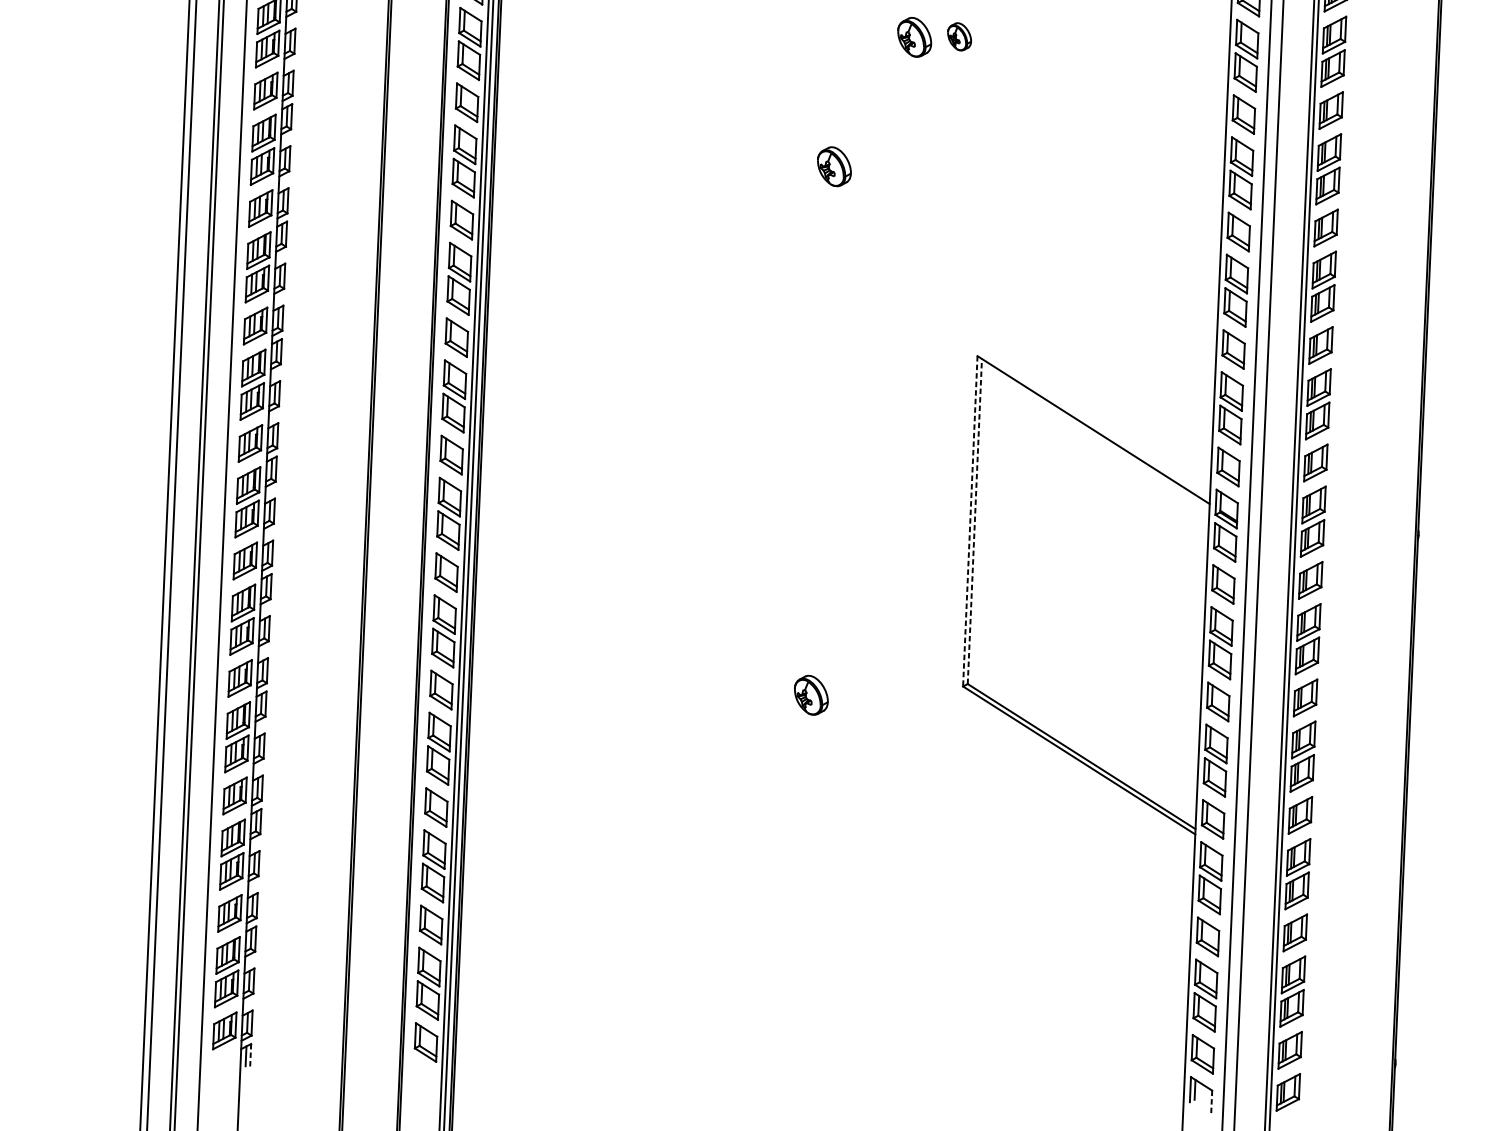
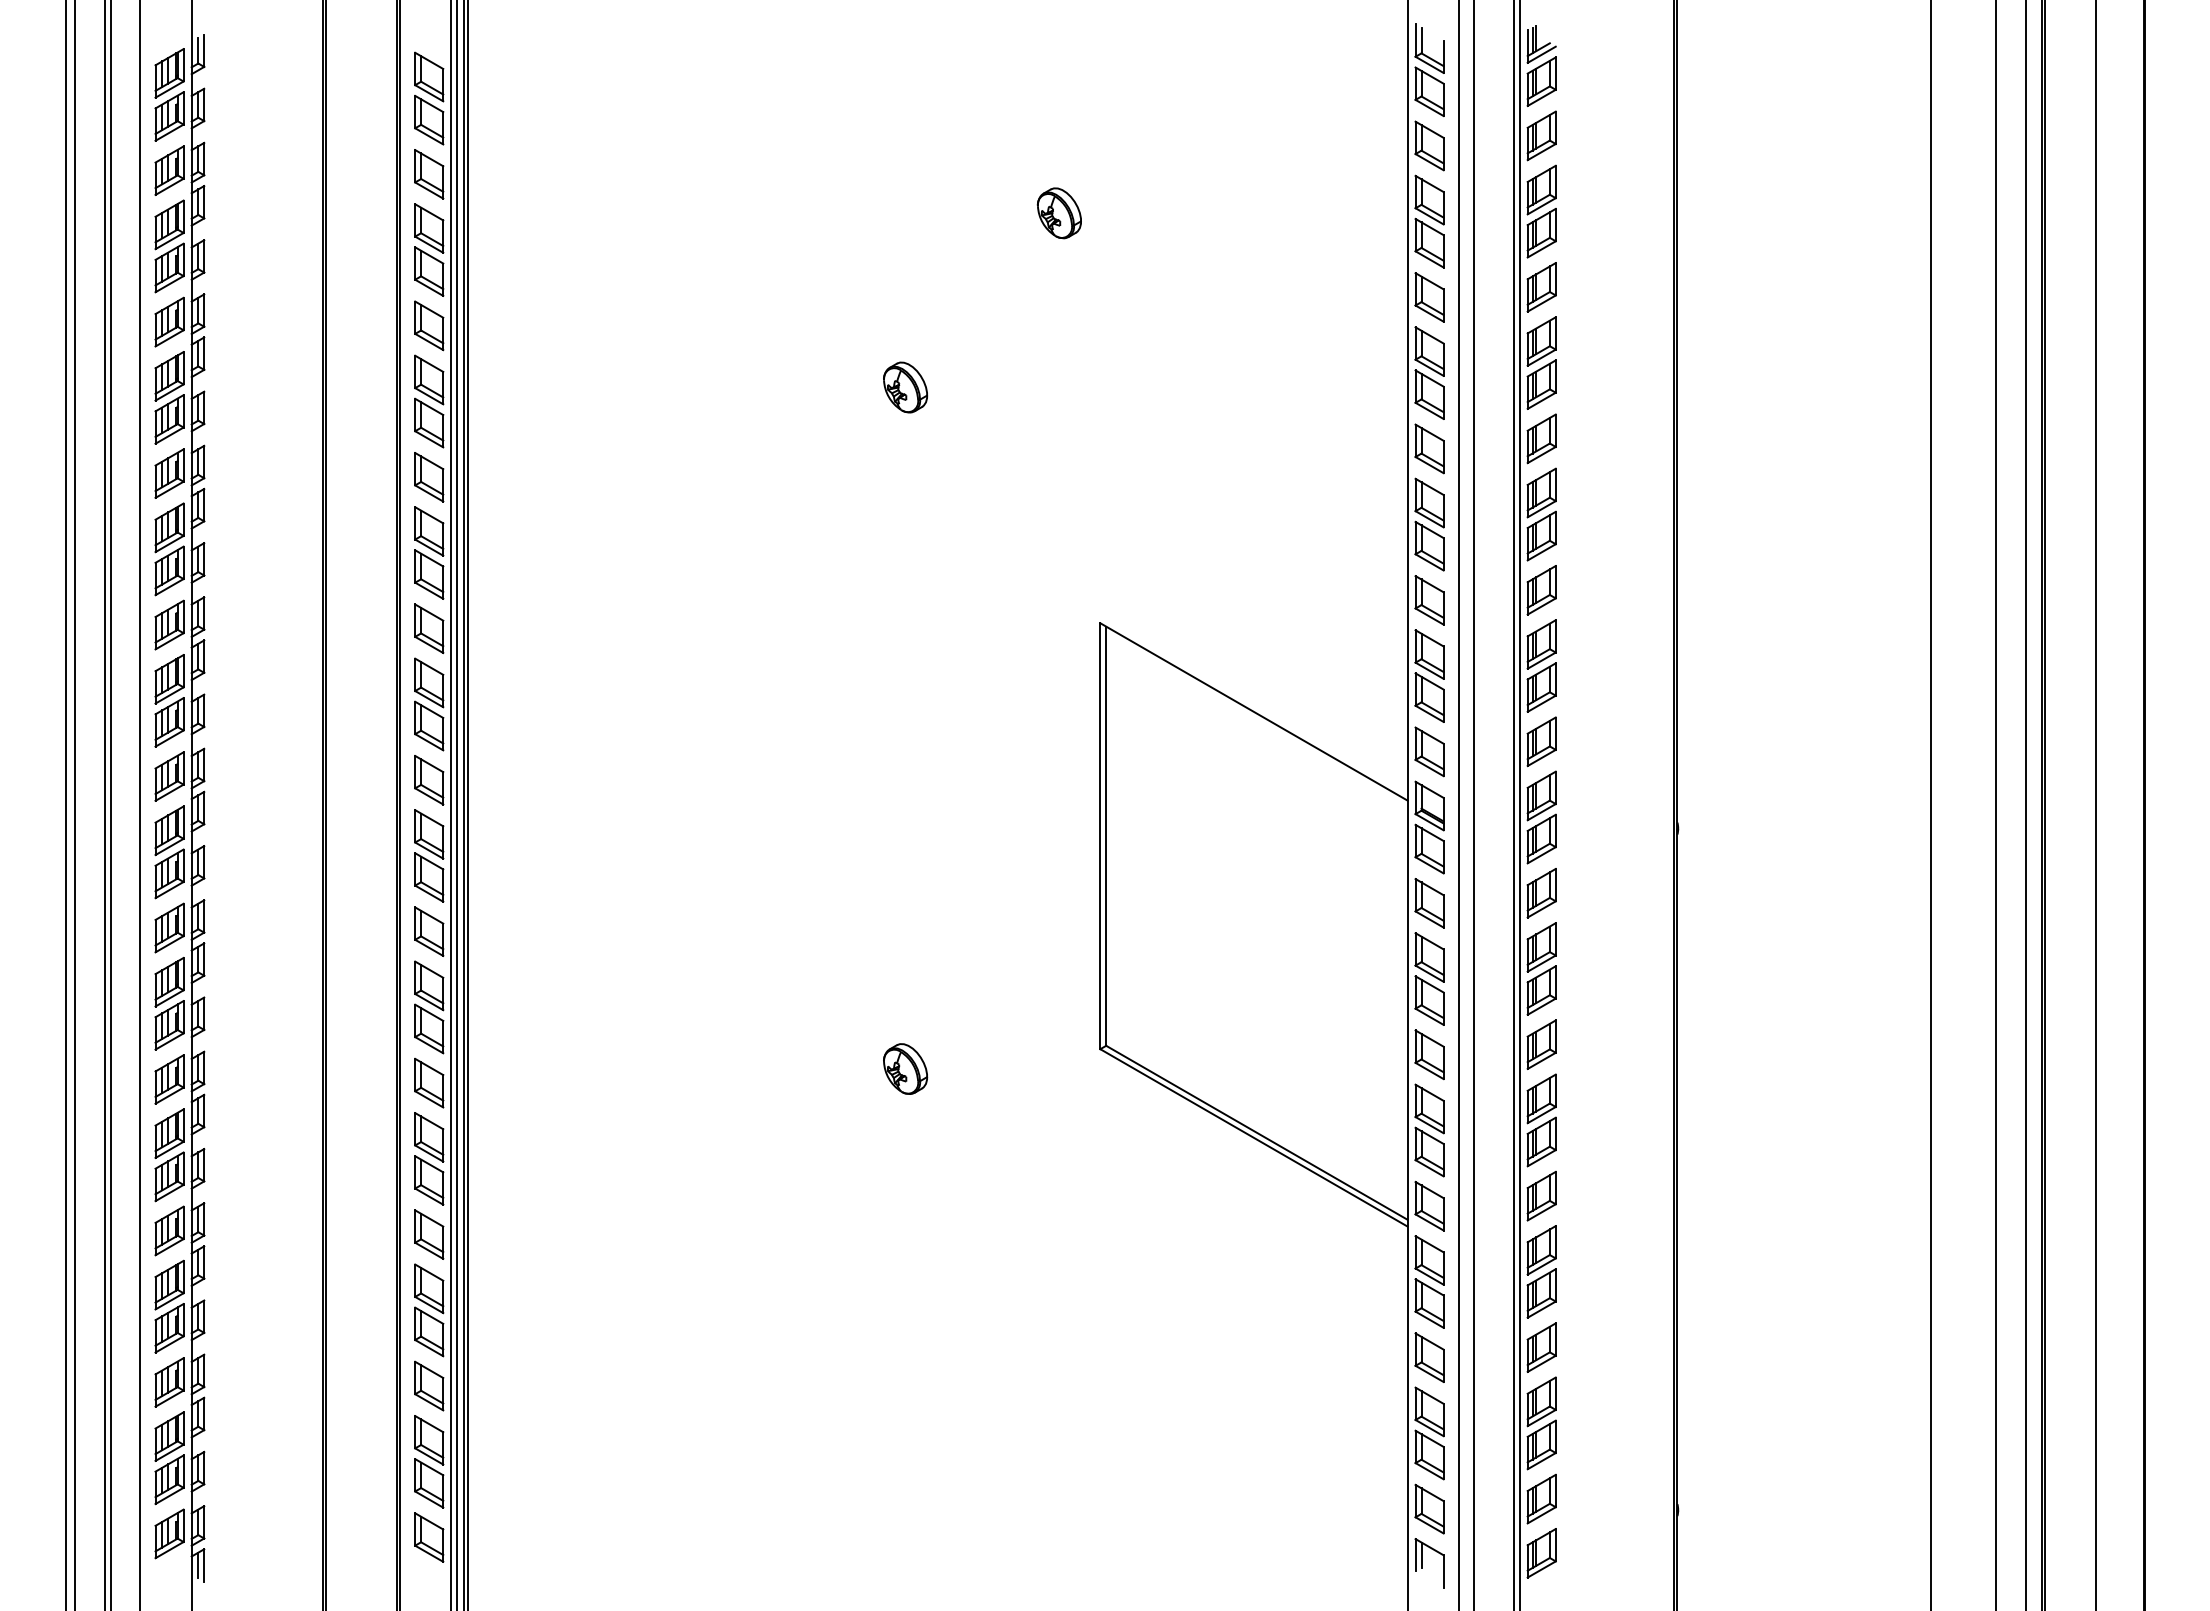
part: (958, 36) -> (1058, 213), size x1.43
part: (914, 37) -> (1001, 216), removed
line: (970, 521) -> (1100, 836), dashed -> solid
line: (975, 521) -> (1106, 836), dashed -> solid
line: (250, 1056) -> (204, 1565), dashed -> solid
line: (1211, 1103) -> (1443, 1571), dashed -> solid

